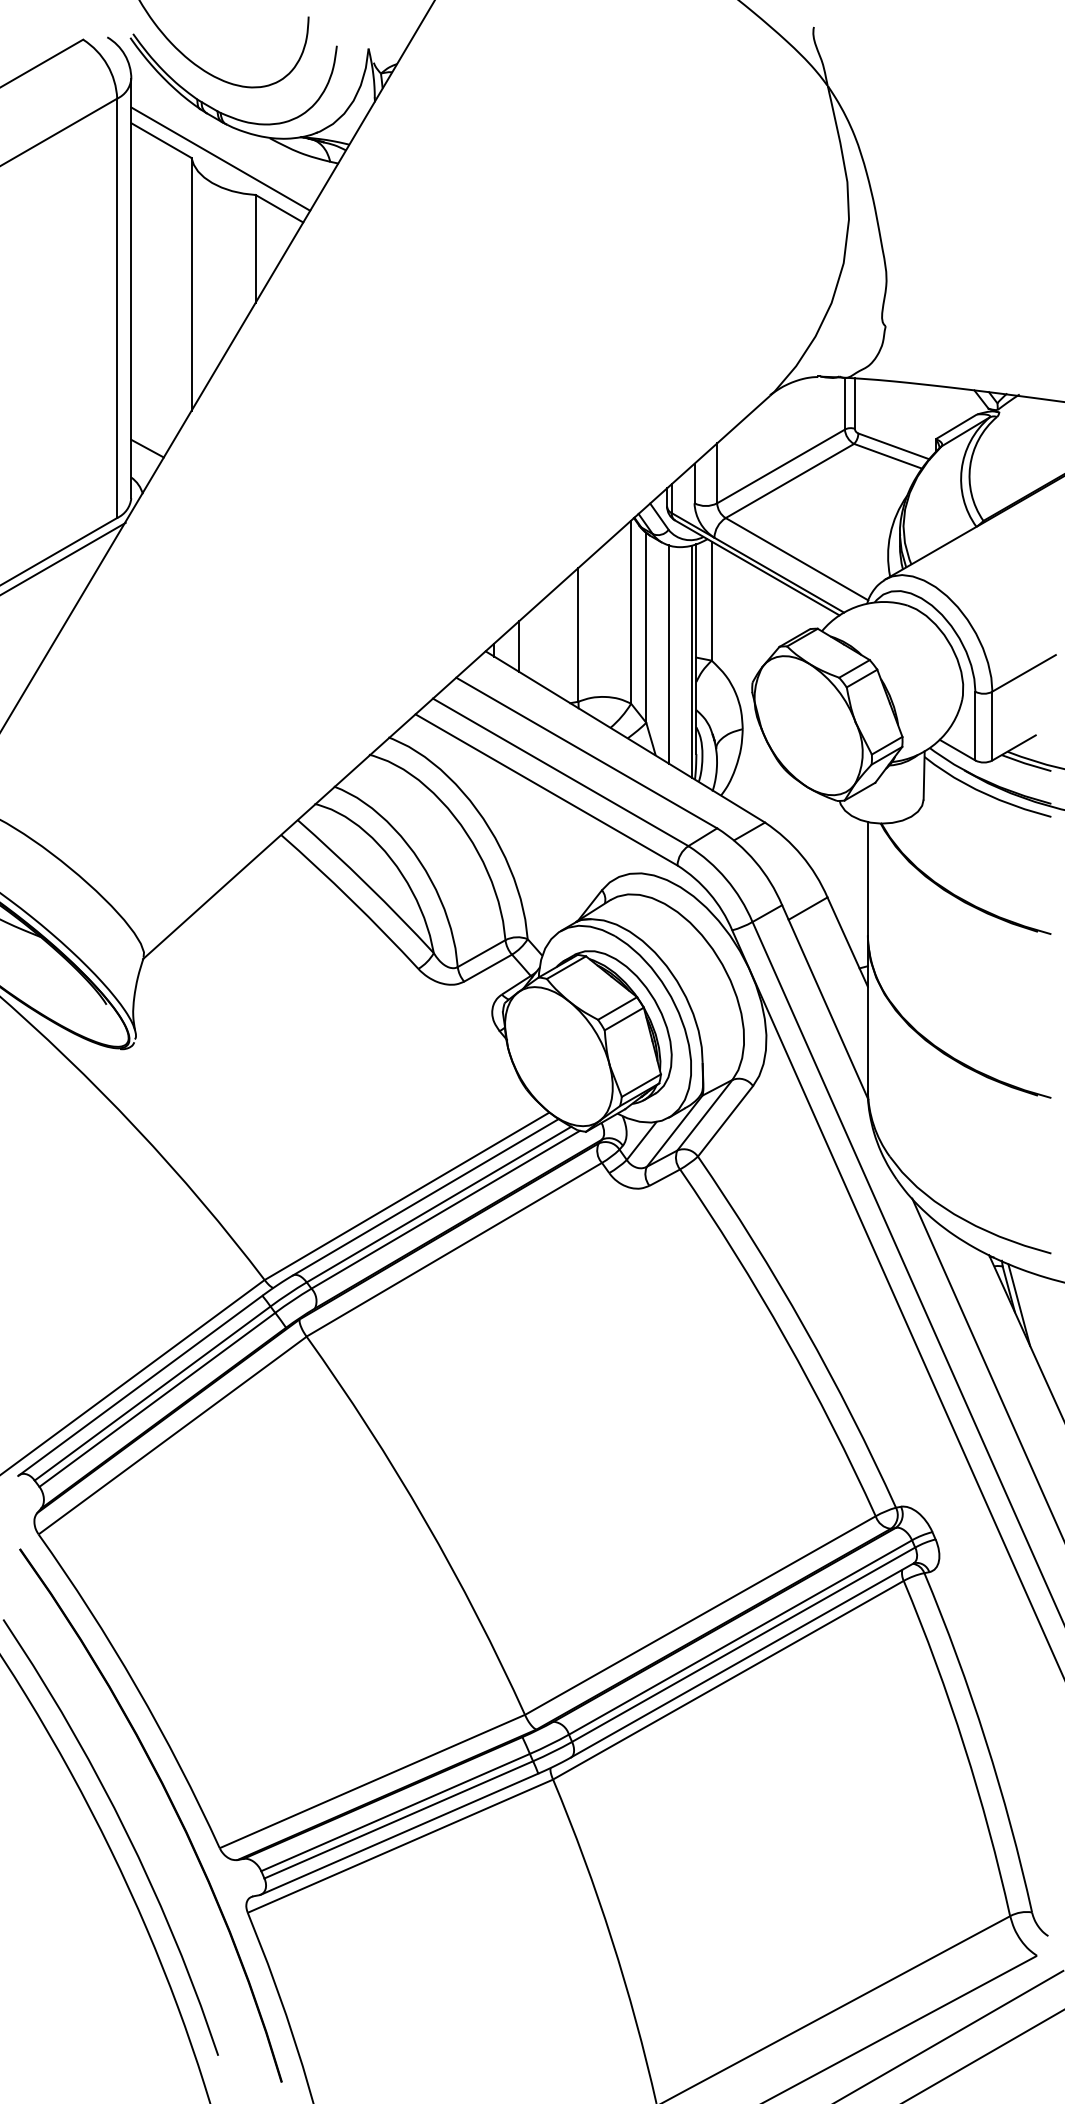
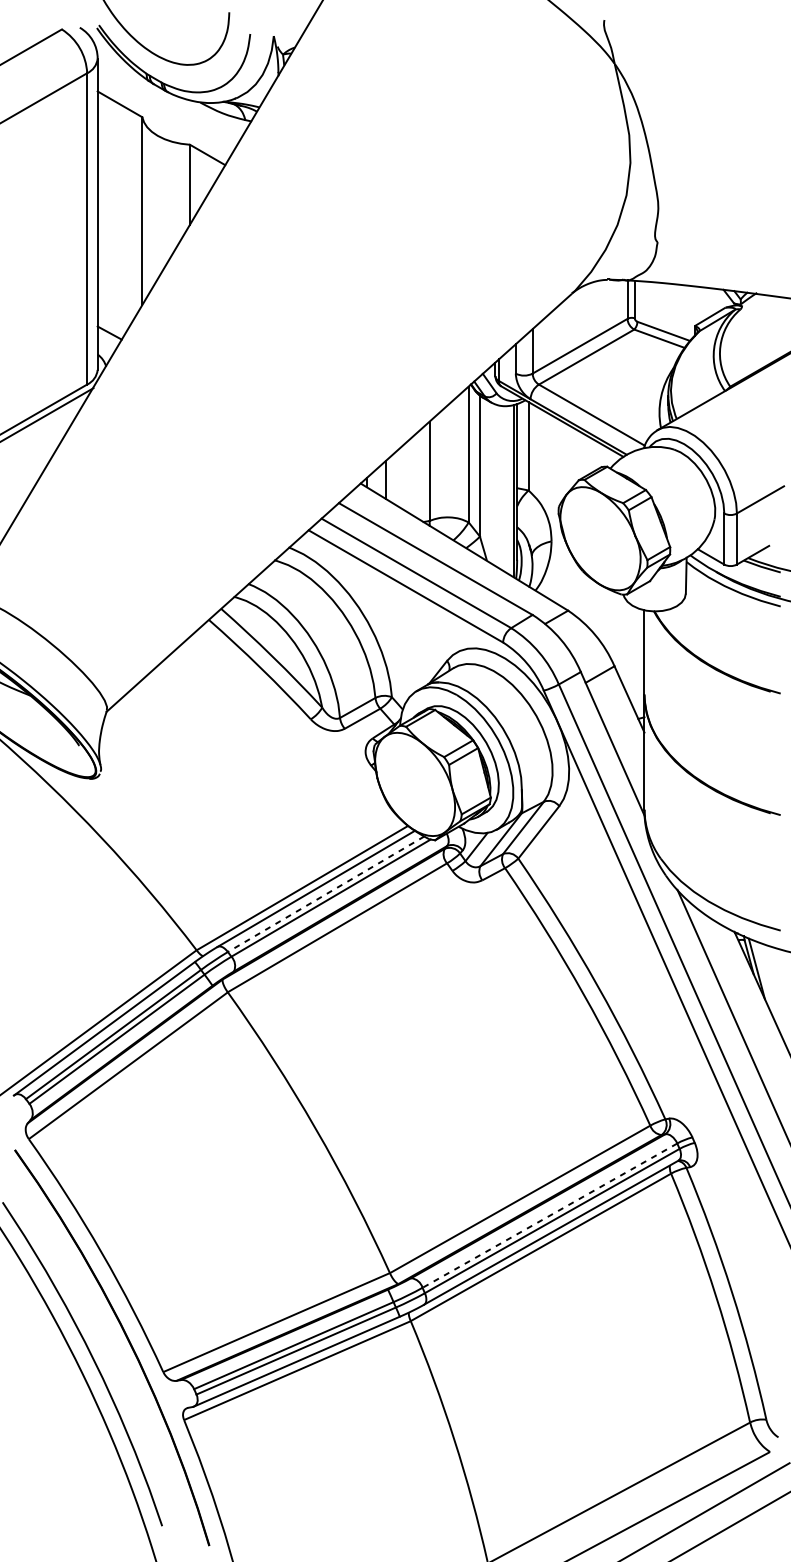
line: (220, 158) -> (163, 117), removed
line: (668, 654) -> (496, 485), removed
line: (439, 1204) -> (326, 894), solid -> dashed
line: (740, 1637) -> (549, 1215), solid -> dashed

